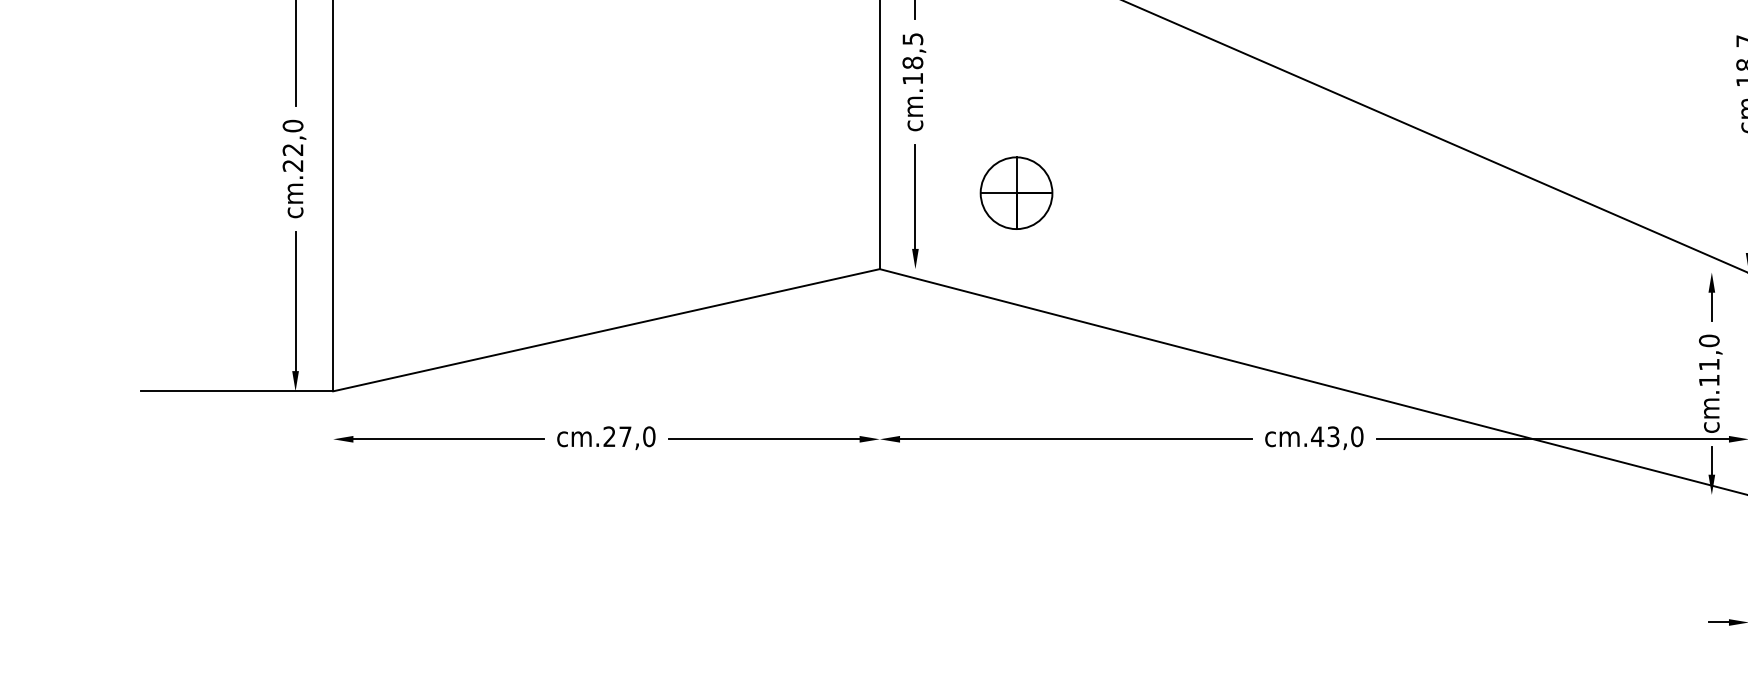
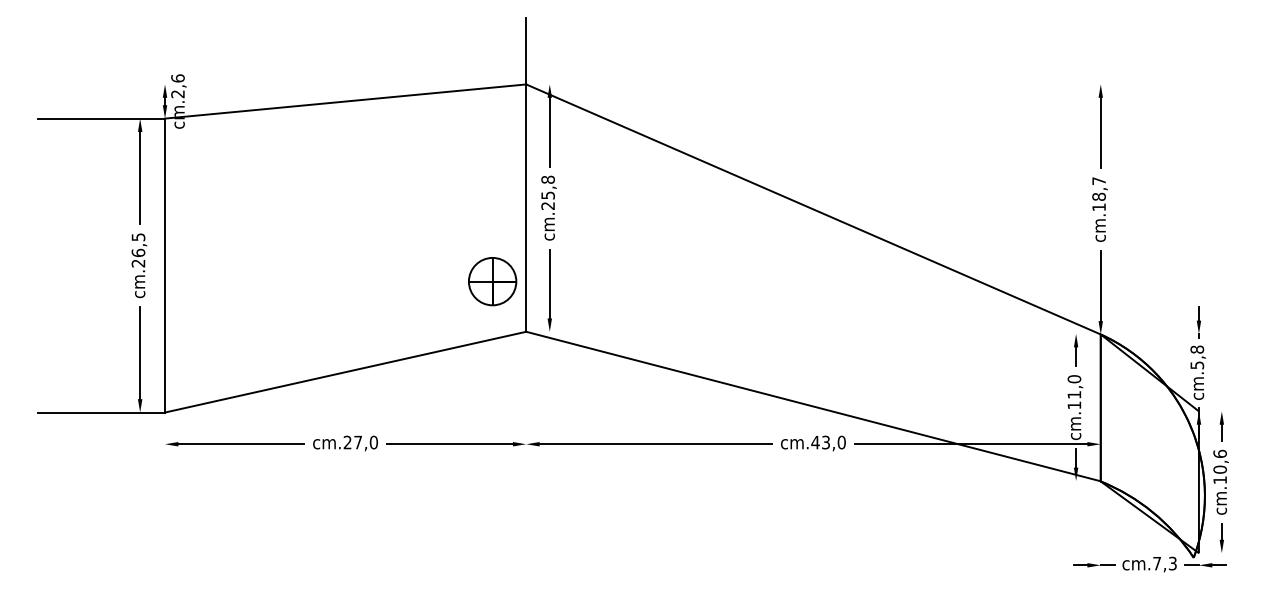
text: (911, 58) -> (547, 192), cm.18,5 -> cm.25,8
text: (293, 137) -> (138, 244), cm.22,0 -> cm.26,5
part: (1016, 193) -> (492, 281), moved

